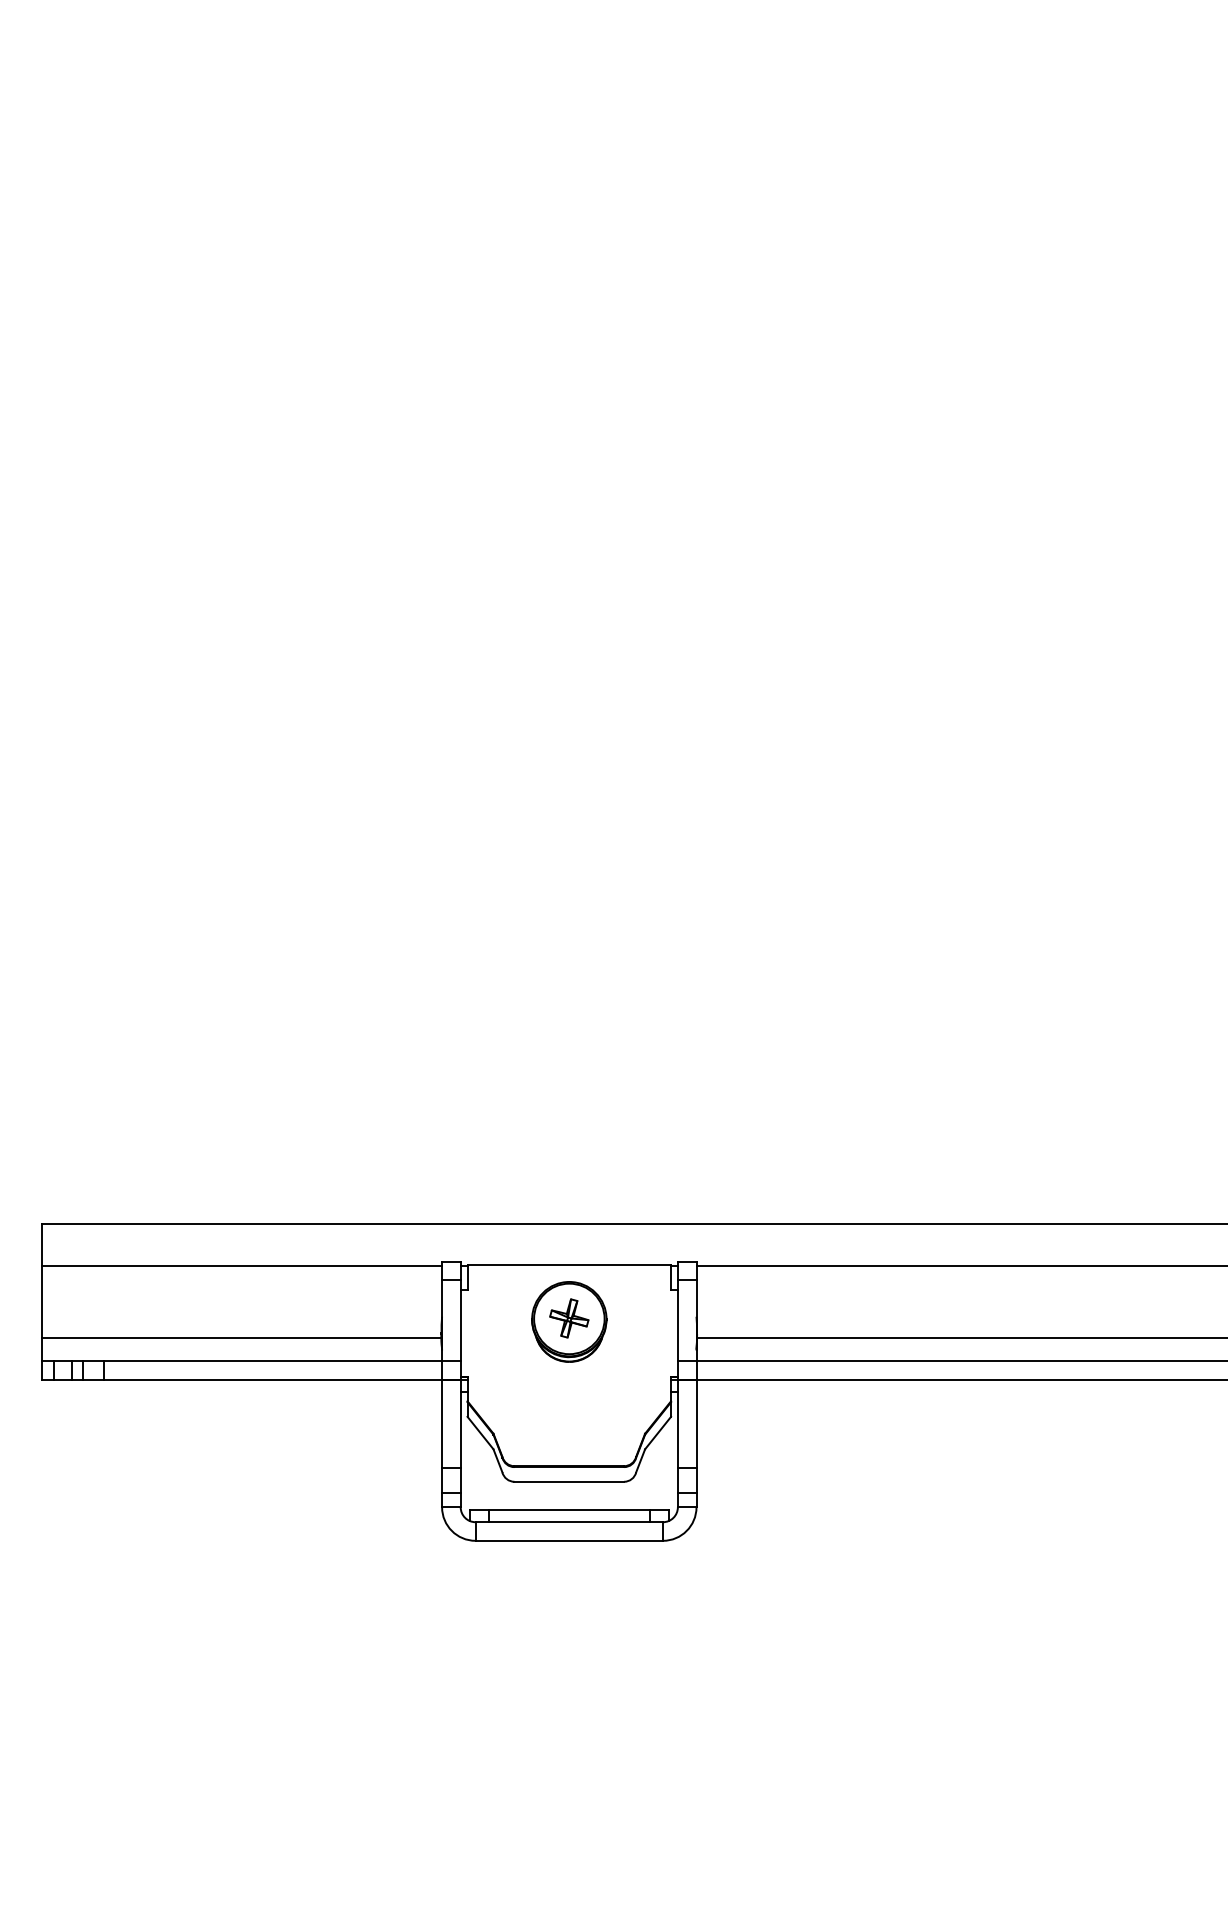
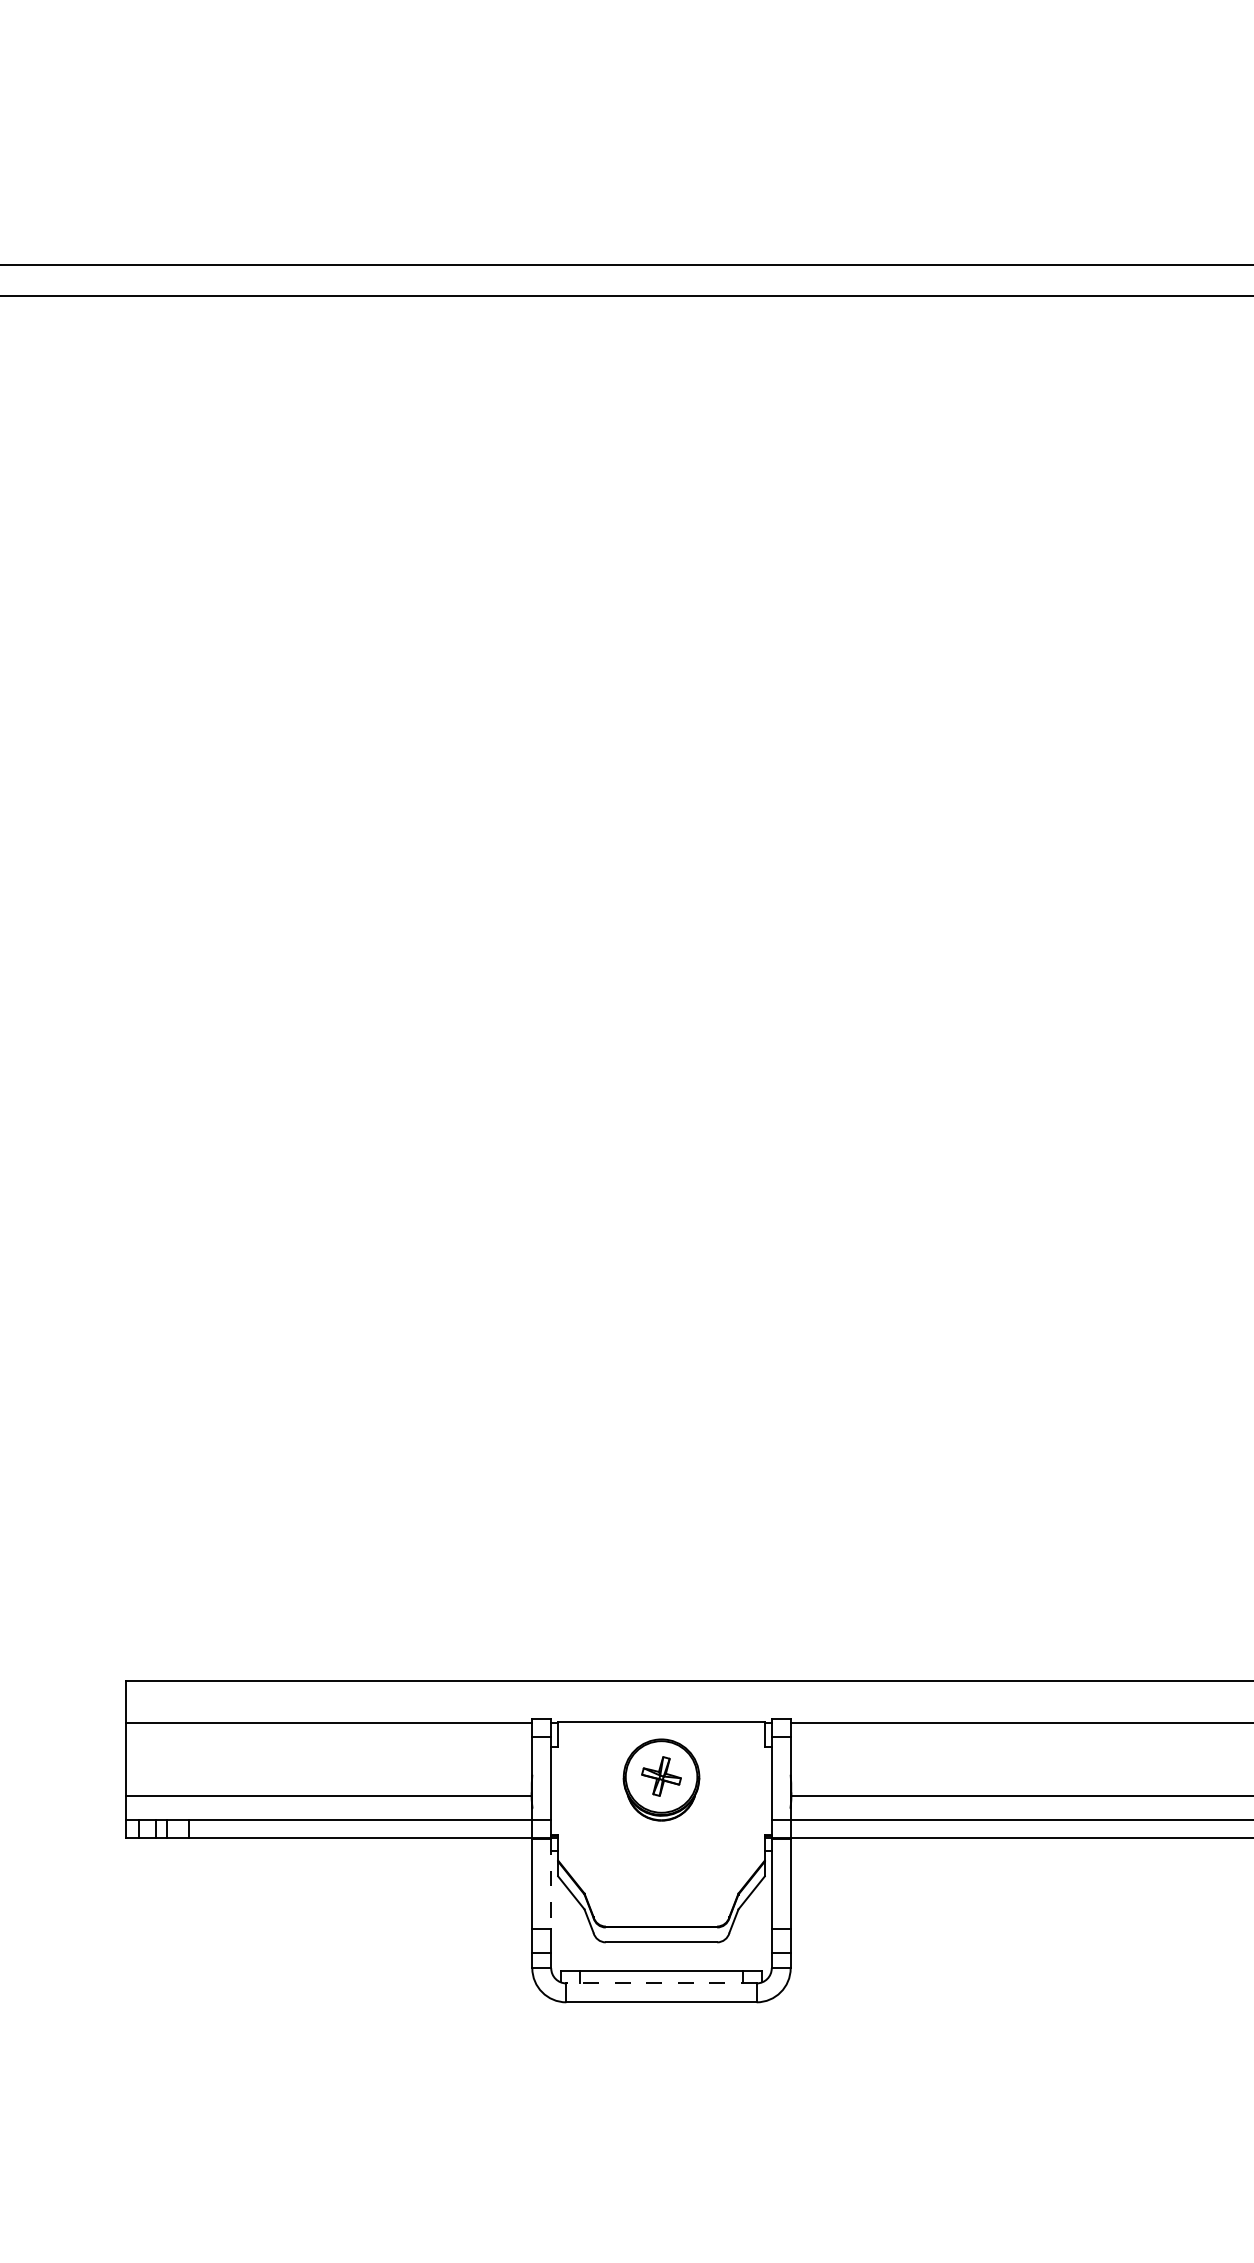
line: (460, 1423) -> (551, 1883), solid -> dashed
line: (569, 1522) -> (661, 1983), solid -> dashed

